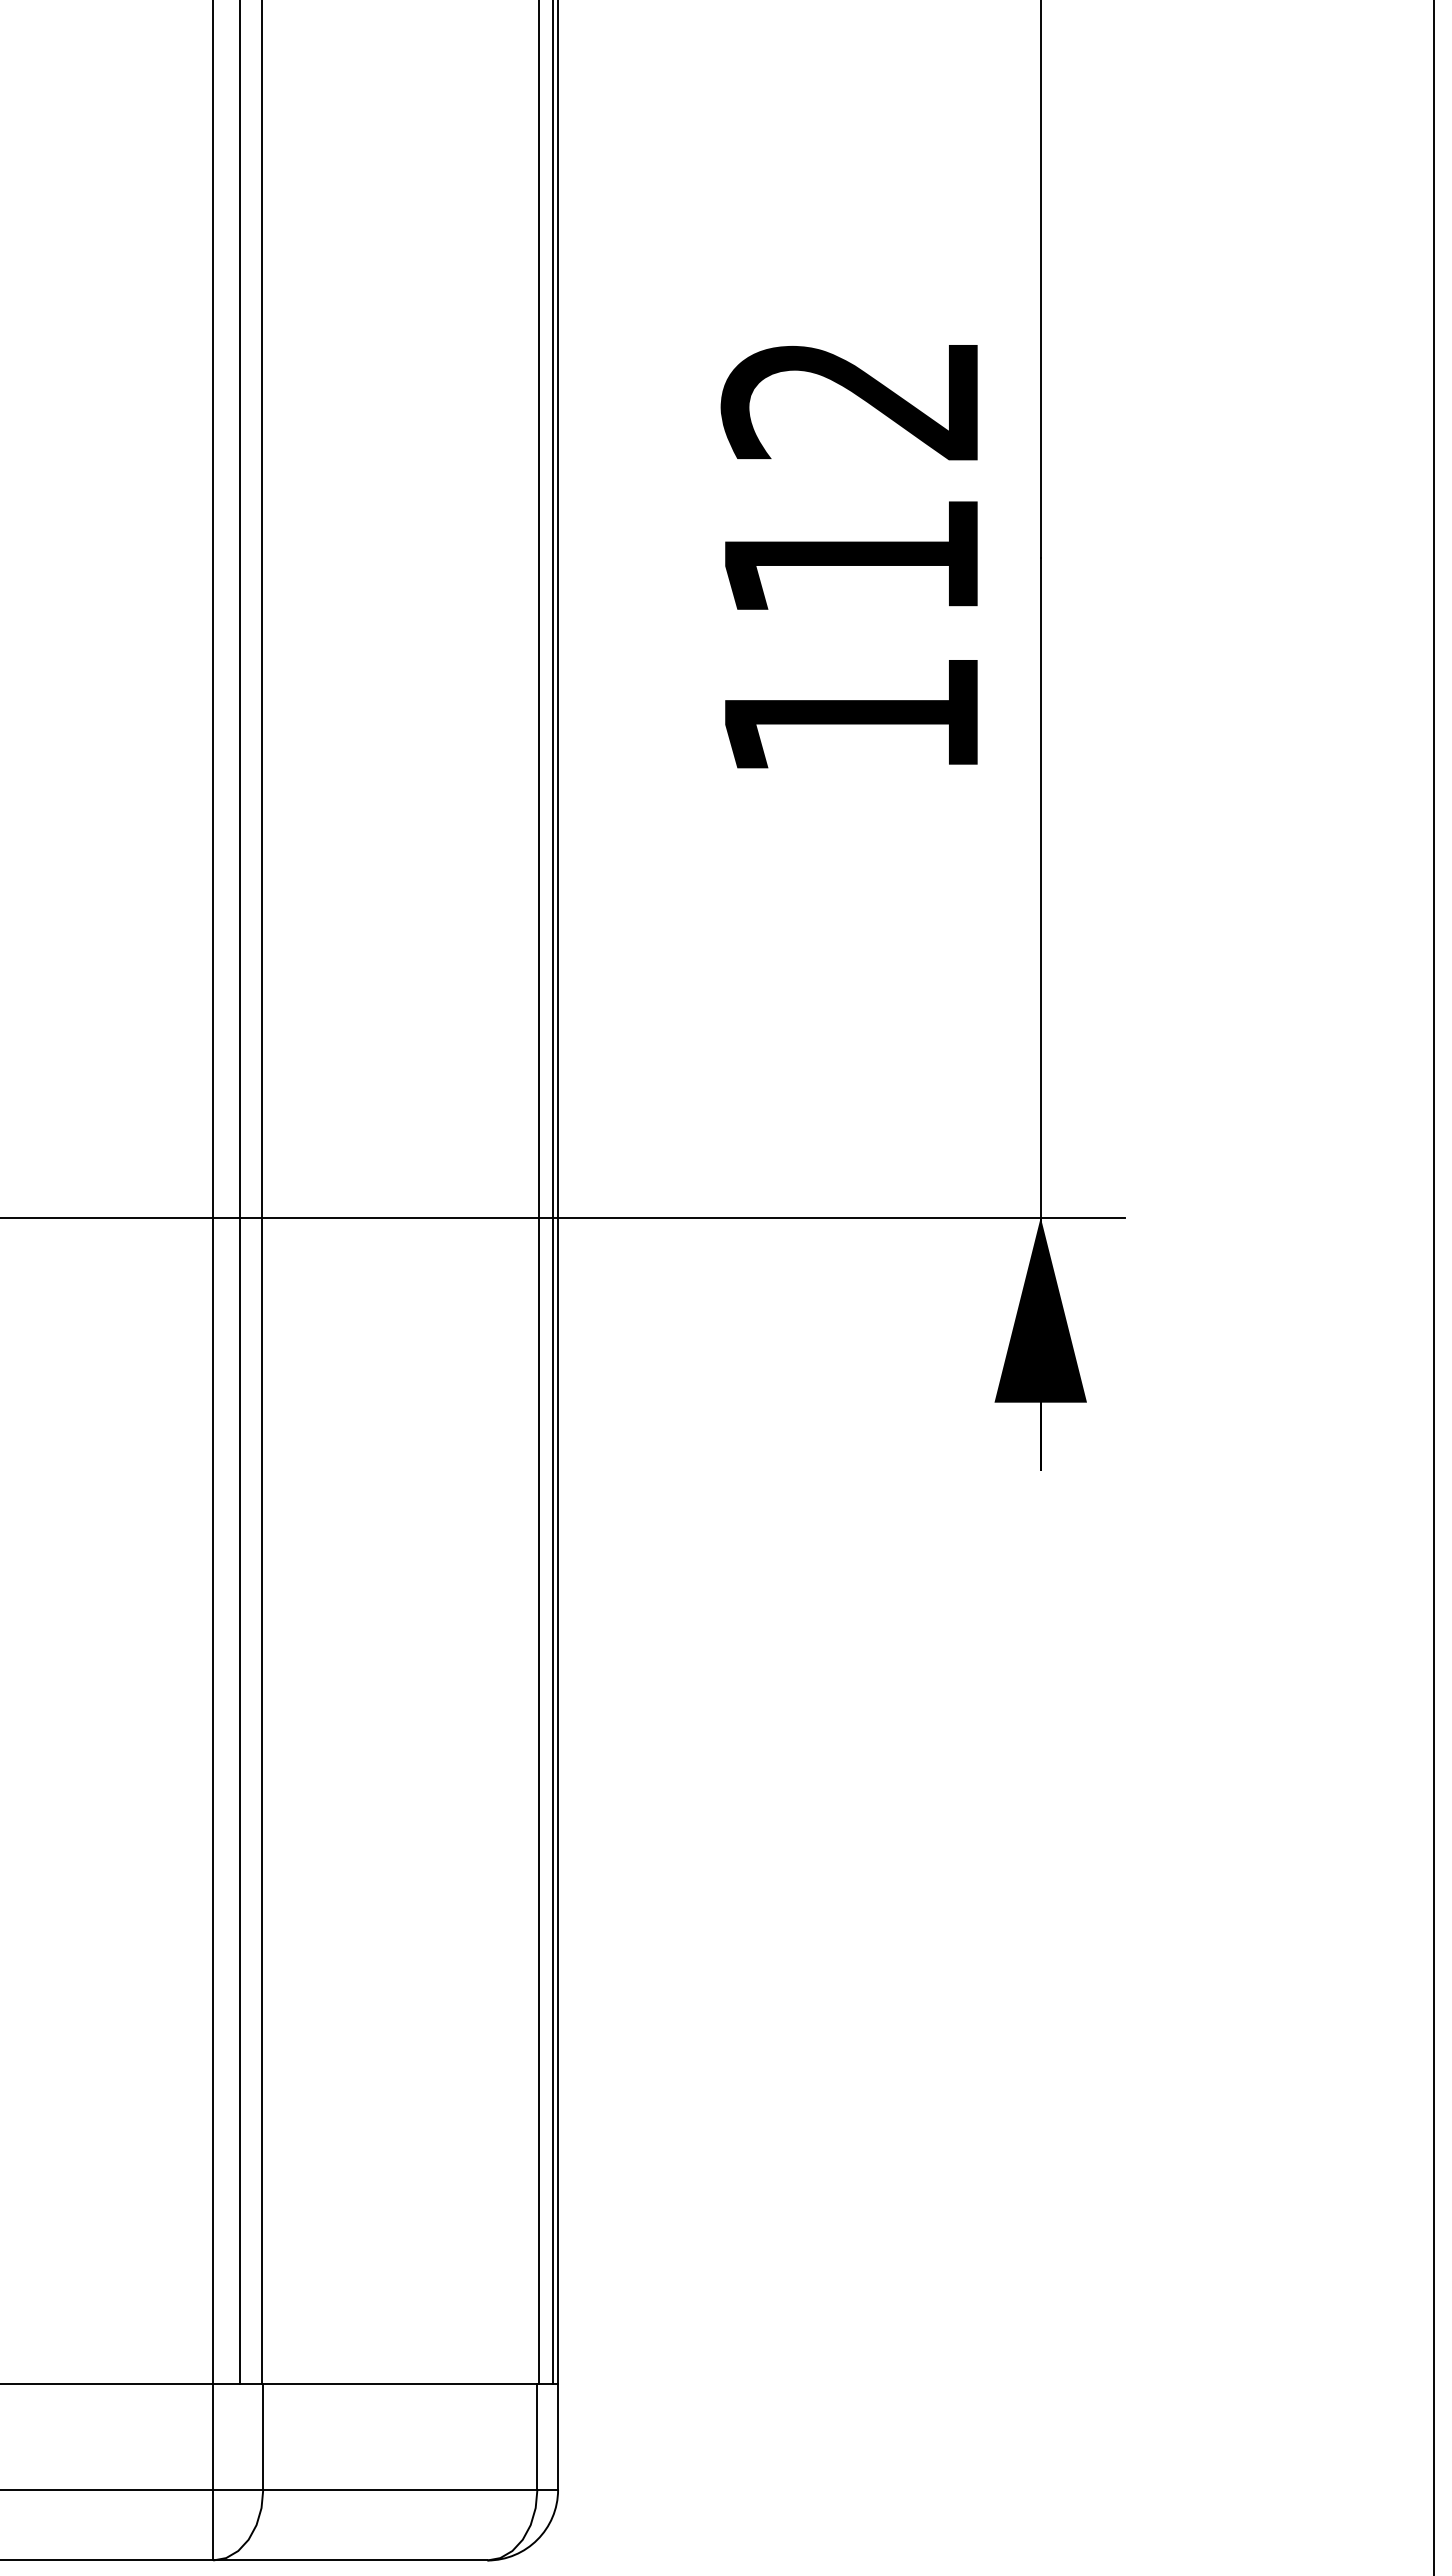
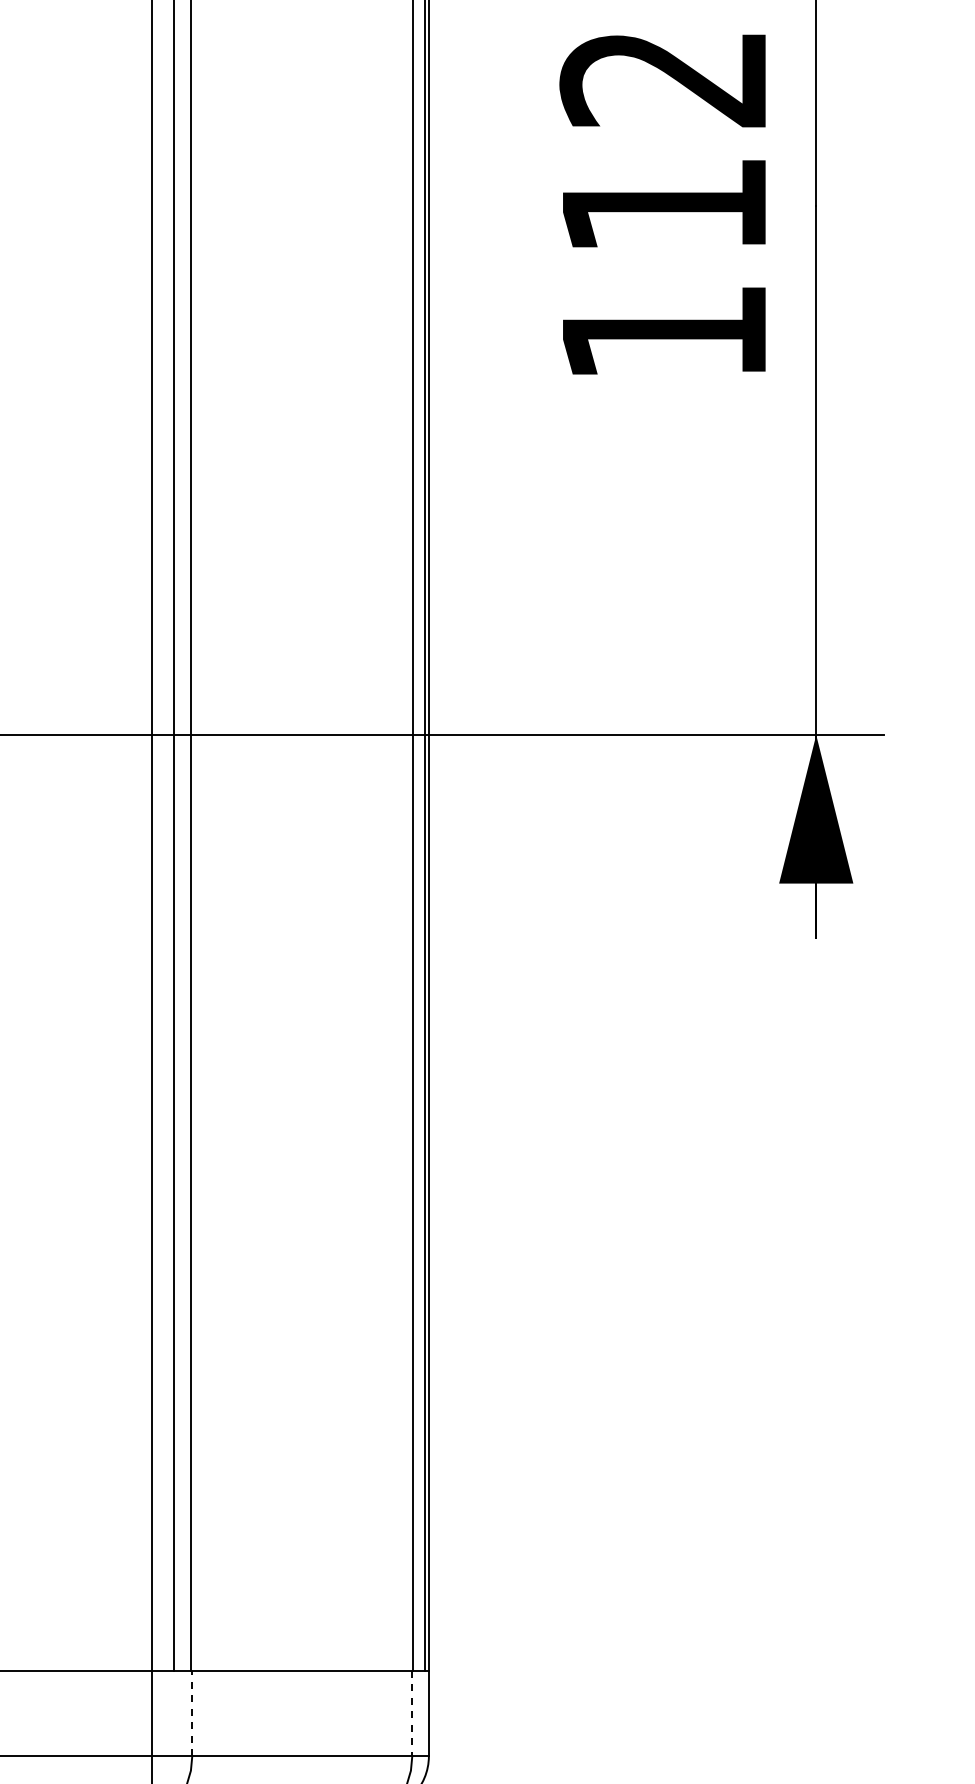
line: (263, 2436) -> (192, 1713), solid -> dashed
line: (537, 2437) -> (412, 1714), solid -> dashed

